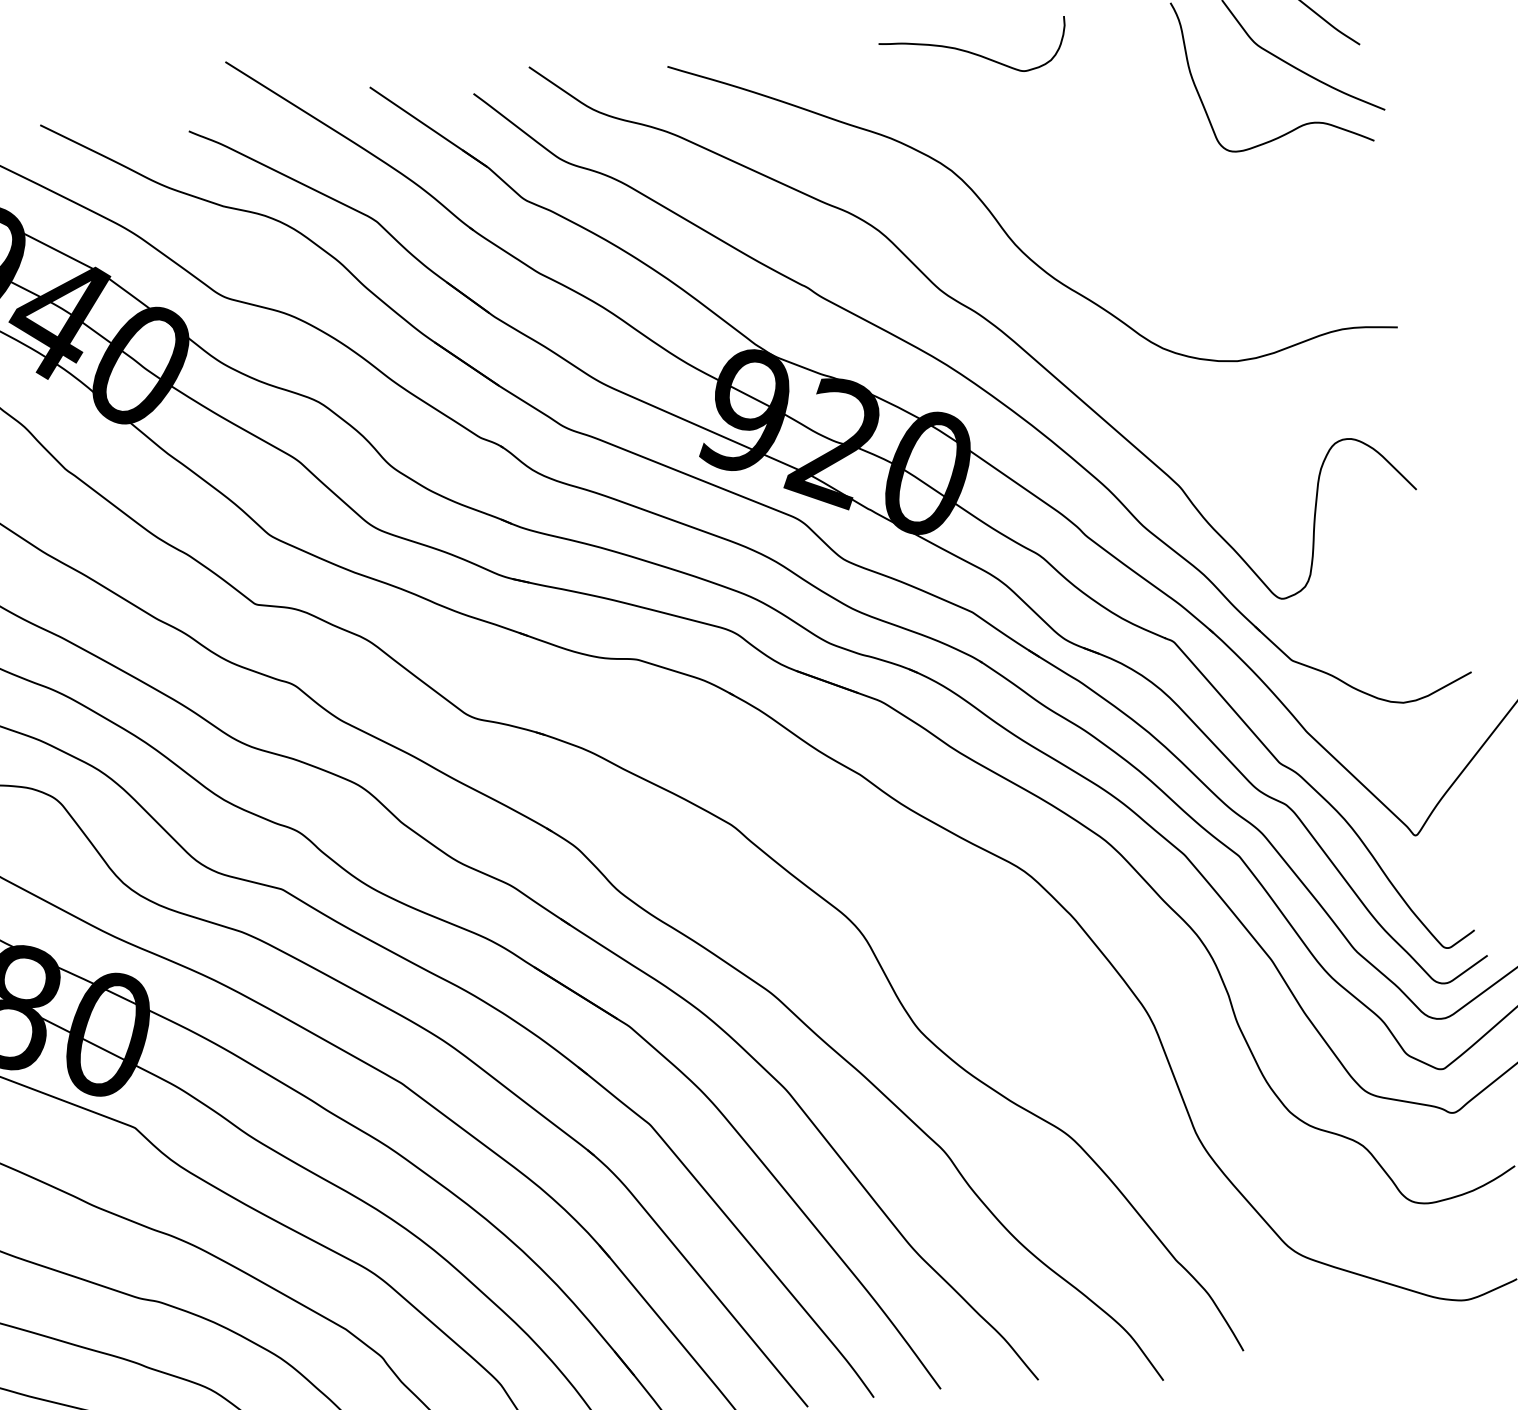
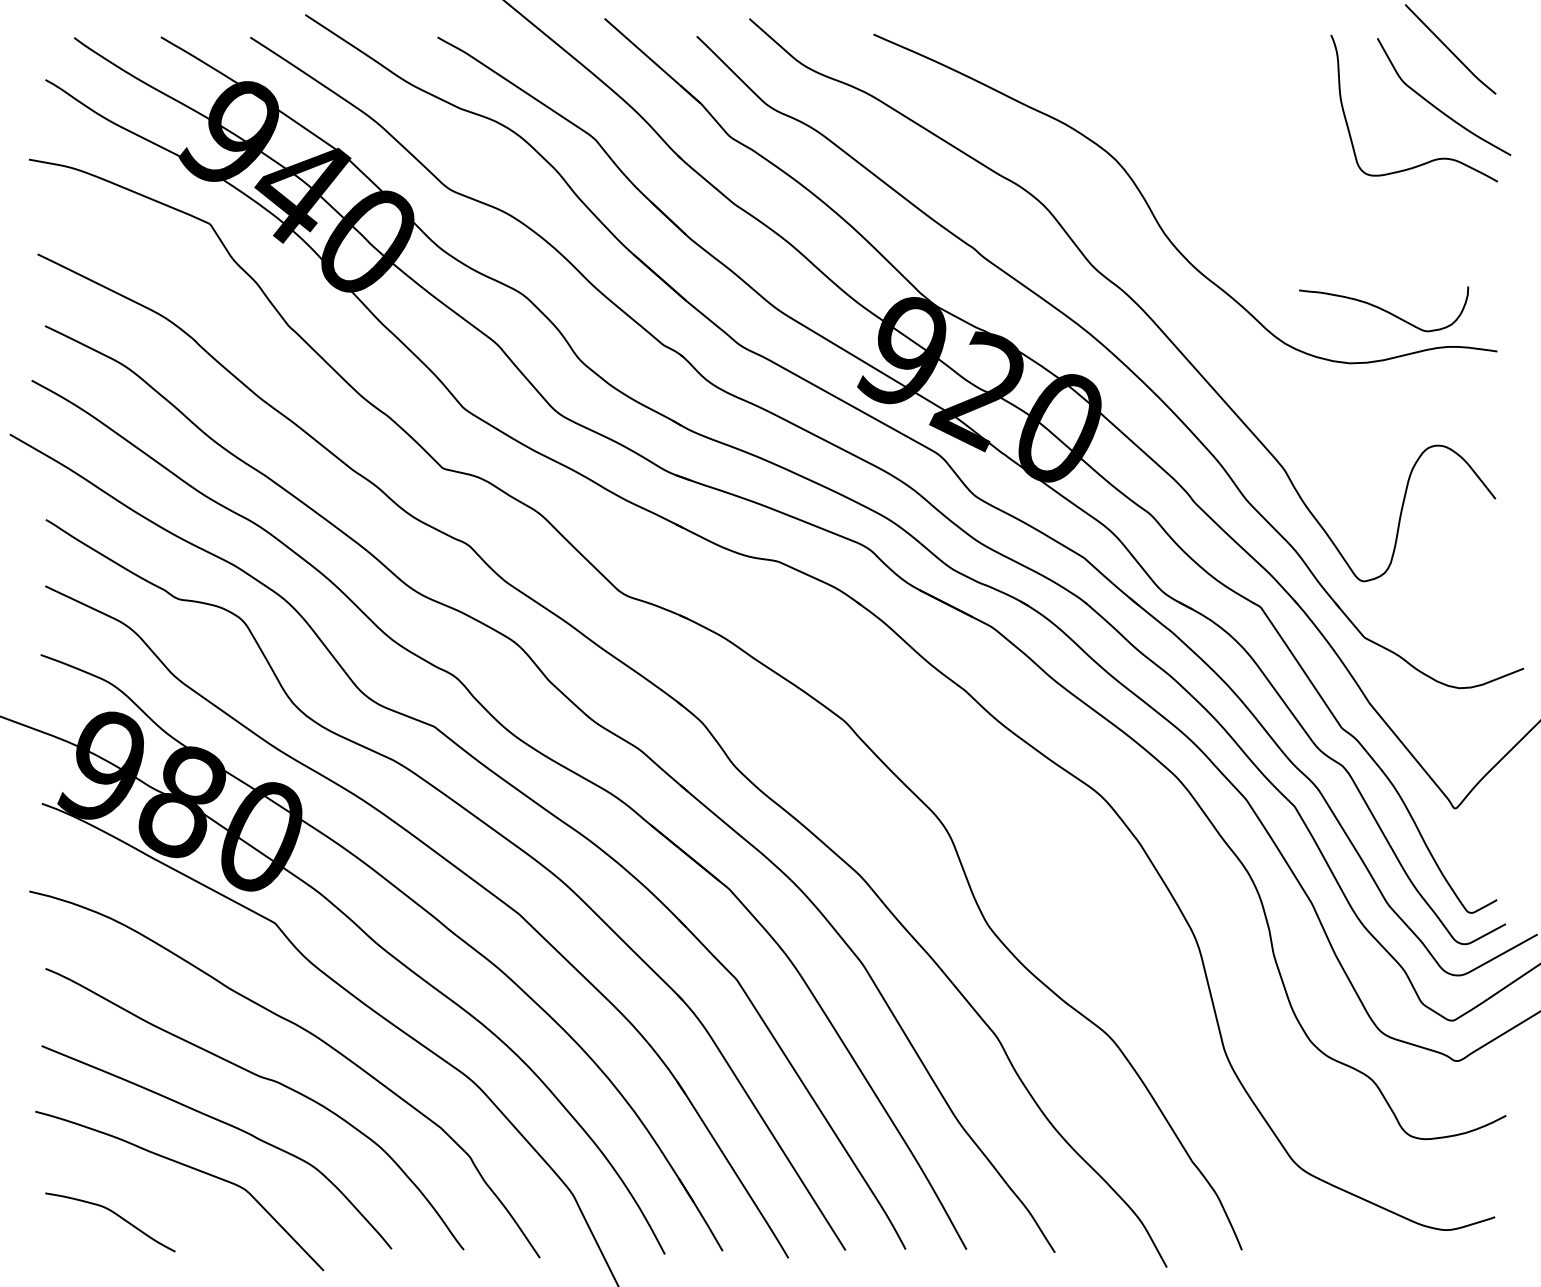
curve: (975, 53) -> (1384, 309), moved

